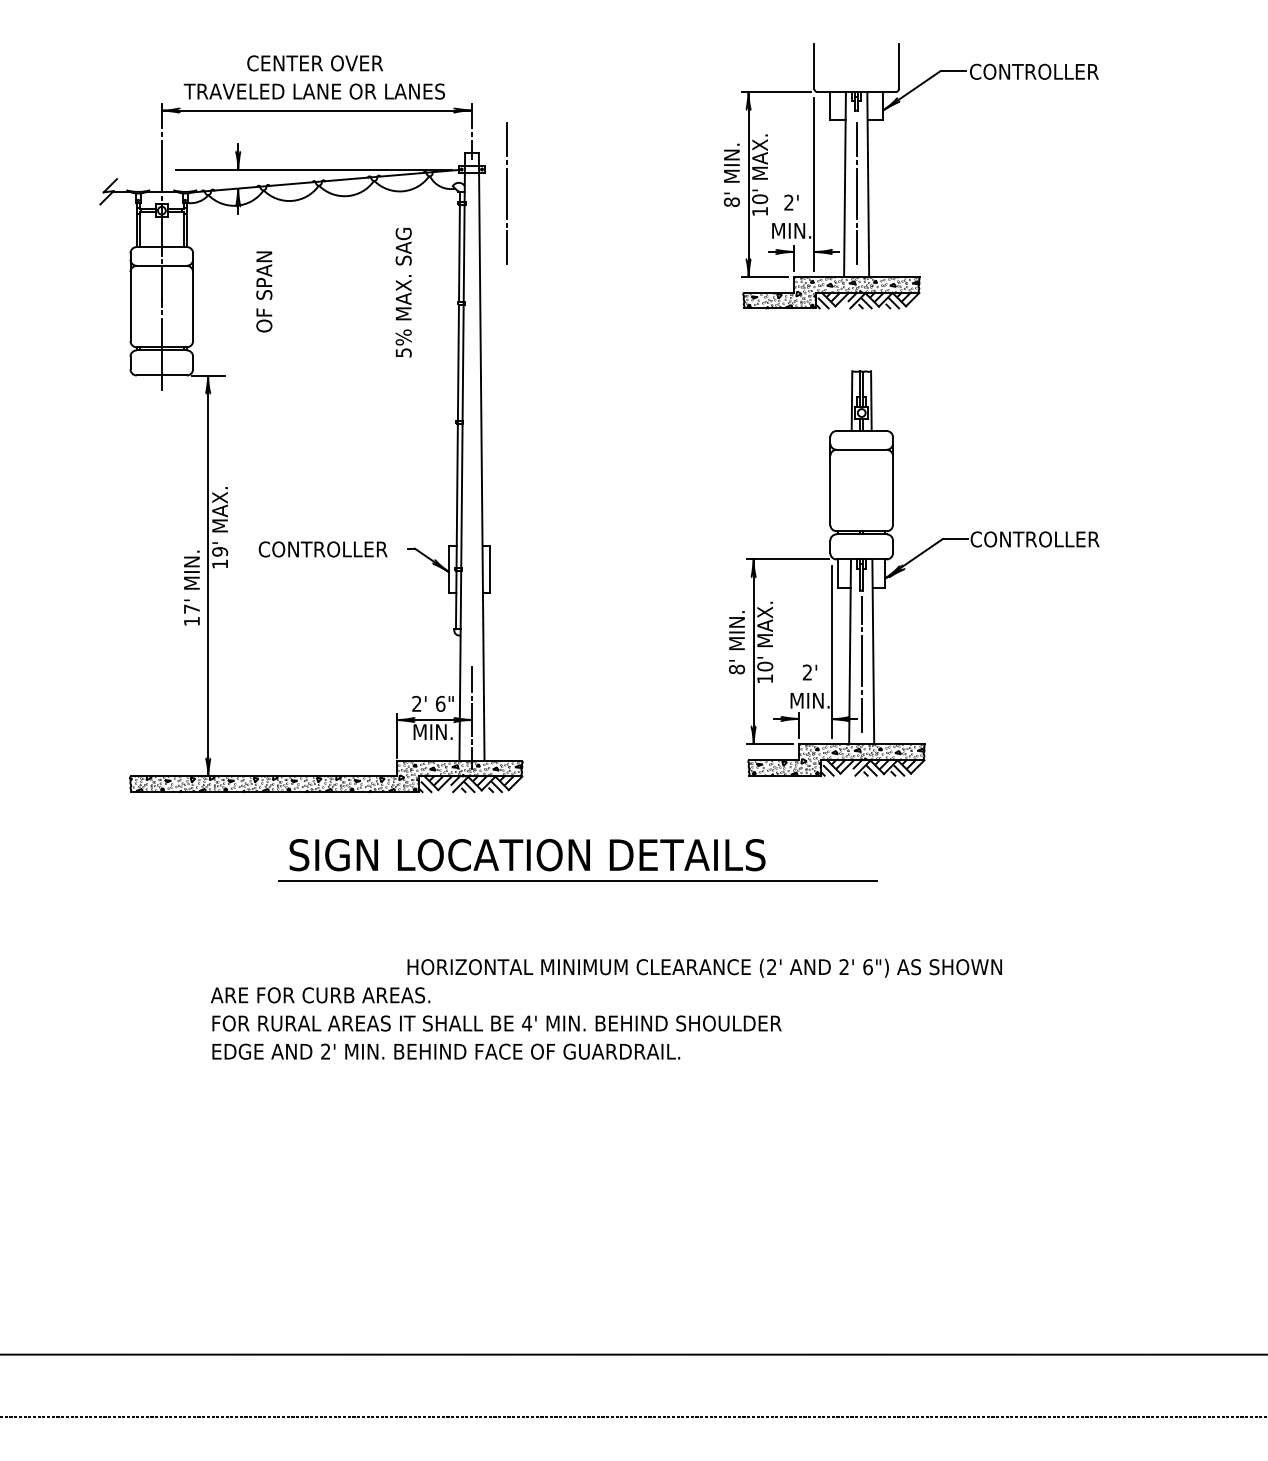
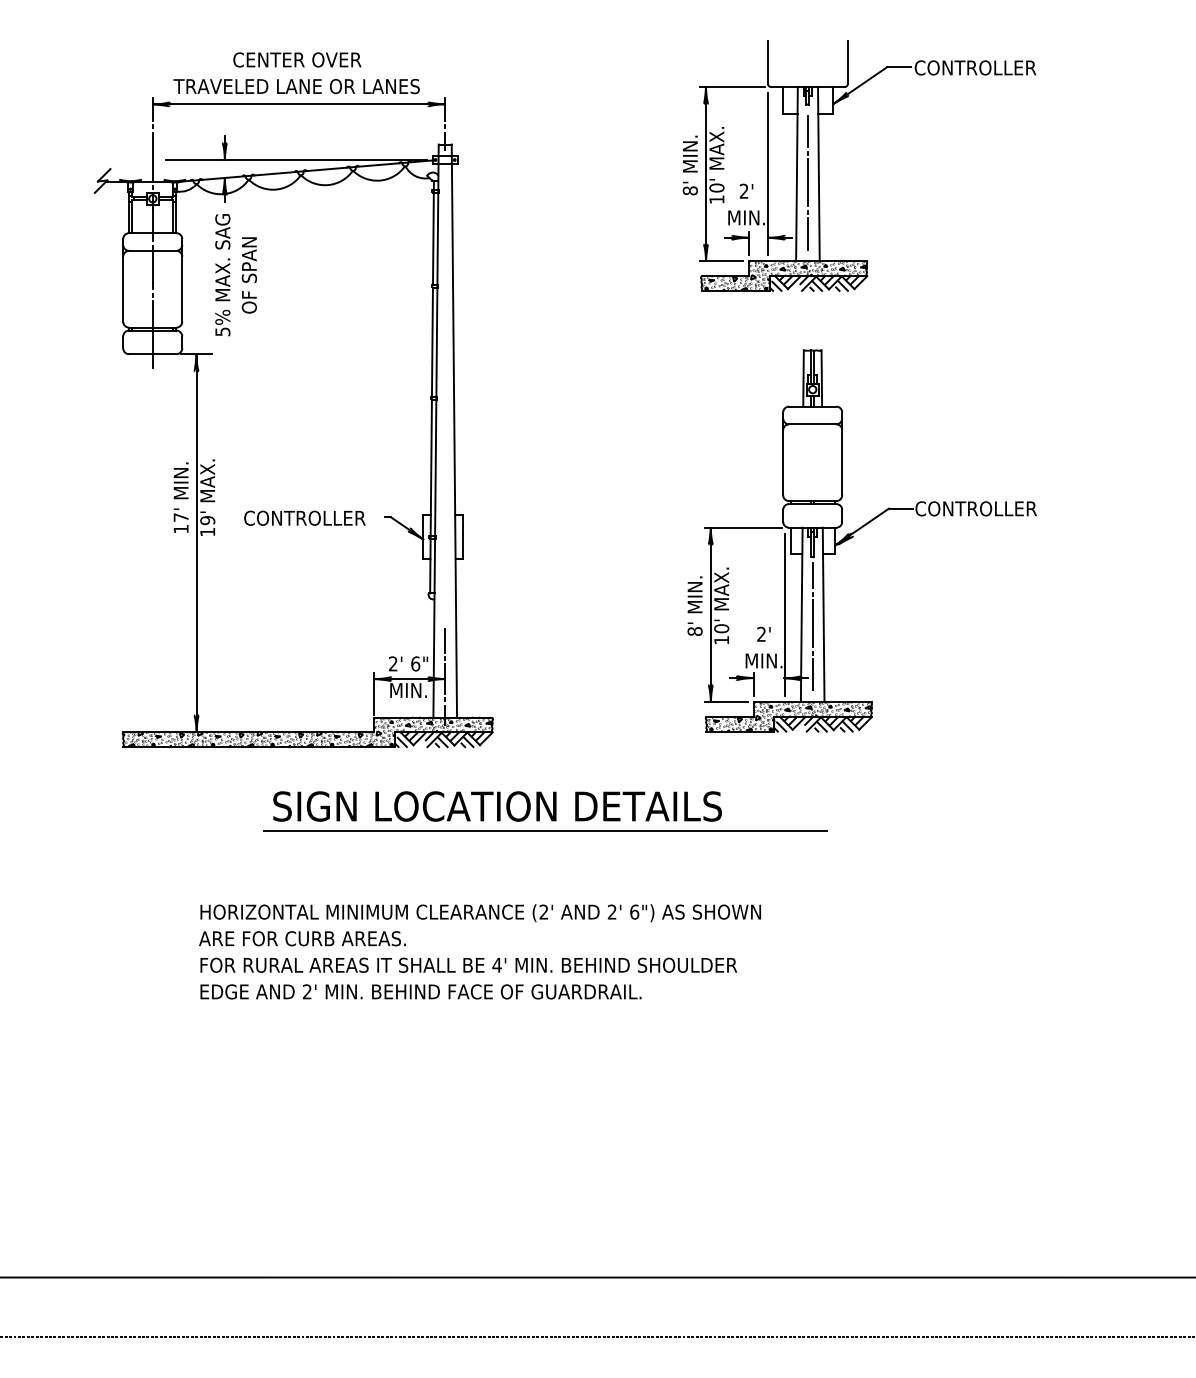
line: (506, 193) -> (477, 182), removed
text: (403, 293) -> (222, 275), moved
text: (191, 587) -> (180, 497), moved
text: (704, 968) -> (480, 913), moved

